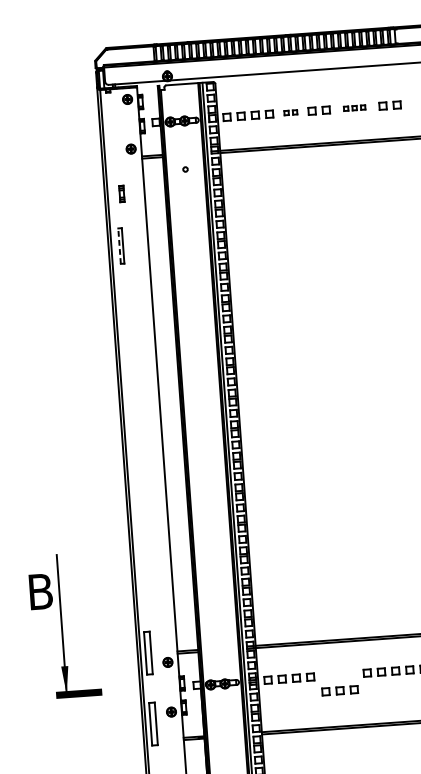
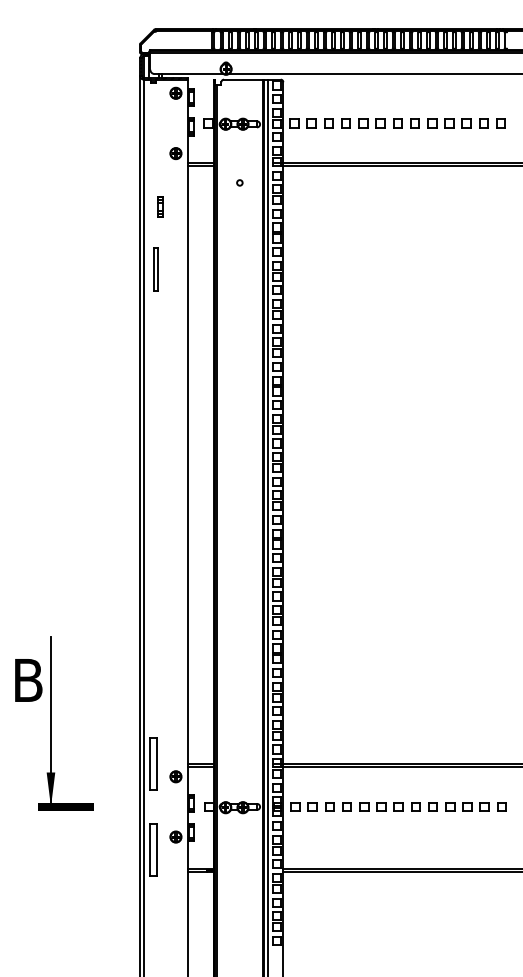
part: (354, 108) -> (449, 123), size x1.67
part: (290, 112) -> (371, 123), size x1.67
line: (119, 245) -> (153, 269), dashed -> solid
part: (340, 690) -> (381, 806), moved

